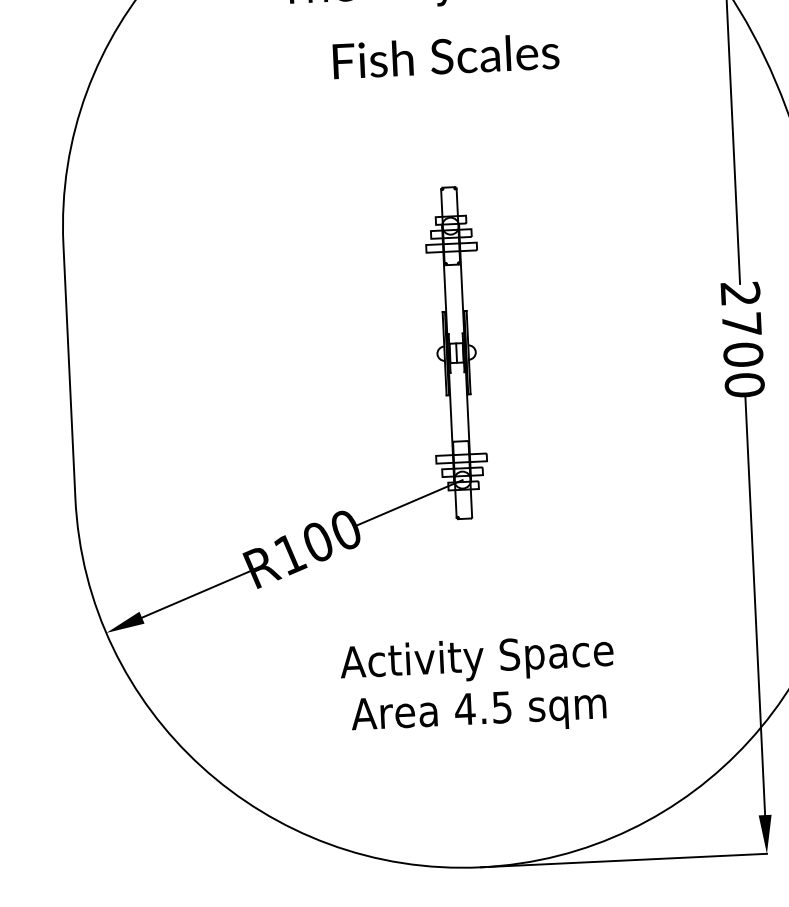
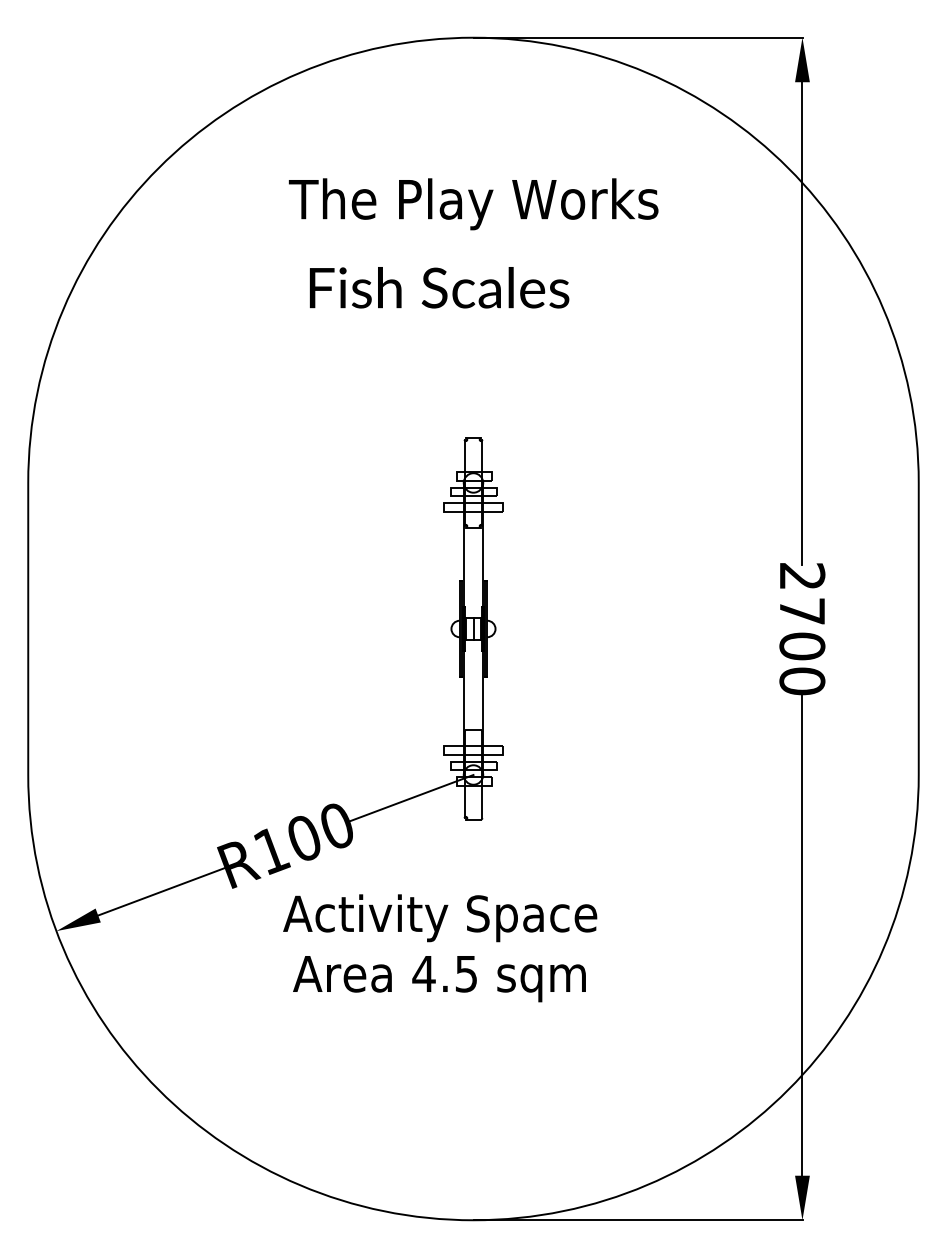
text: (446, 56) -> (439, 287), moved
text: (478, 686) -> (440, 948), moved

